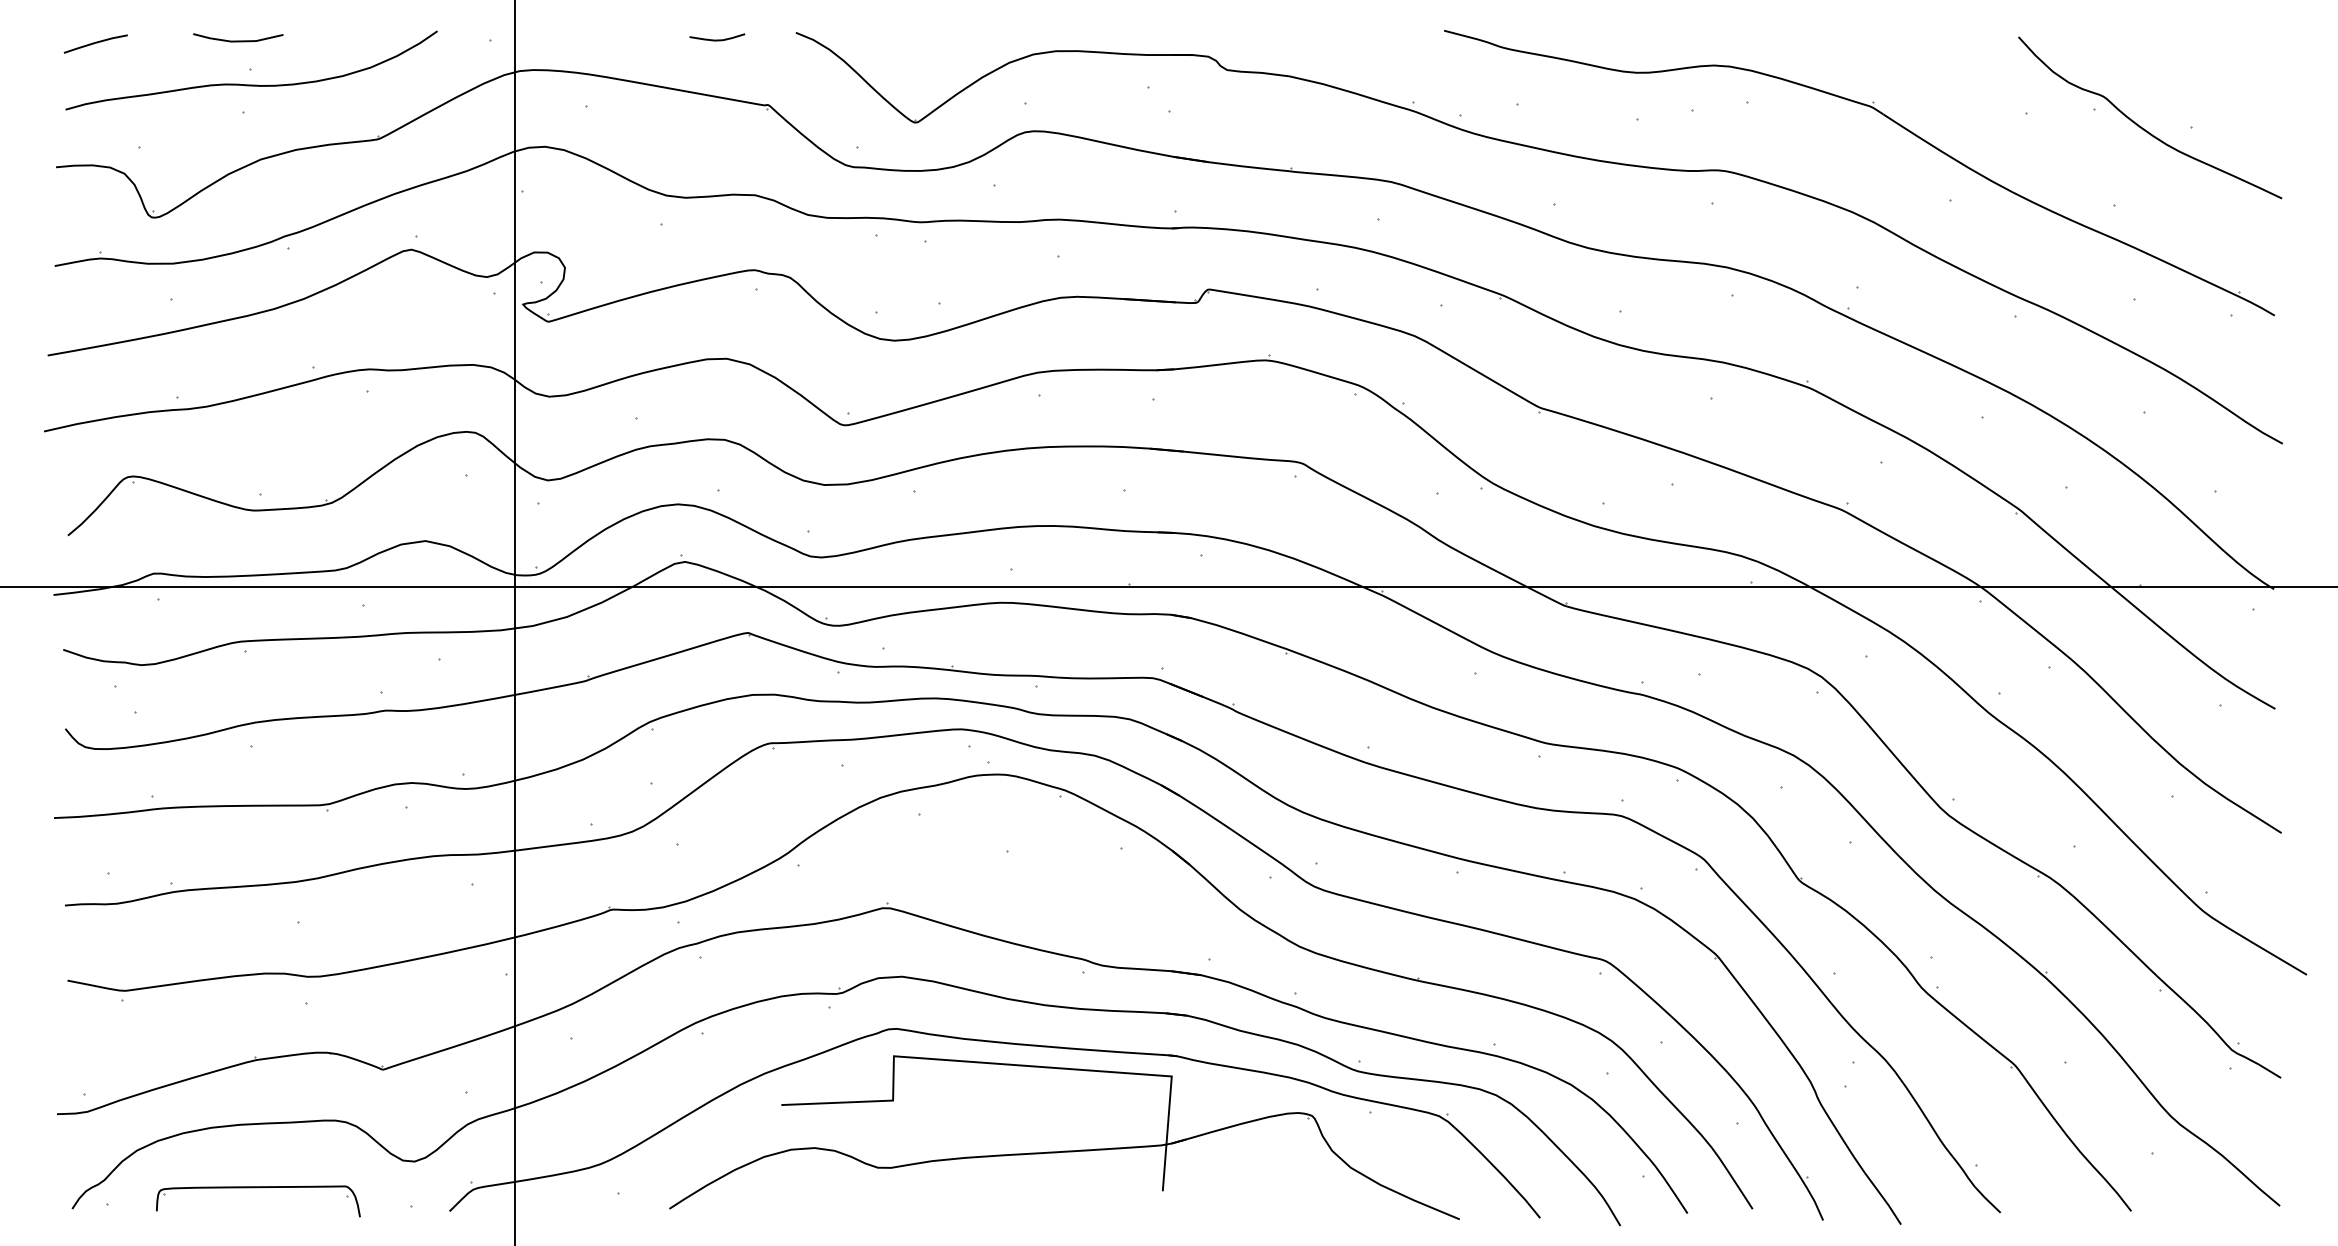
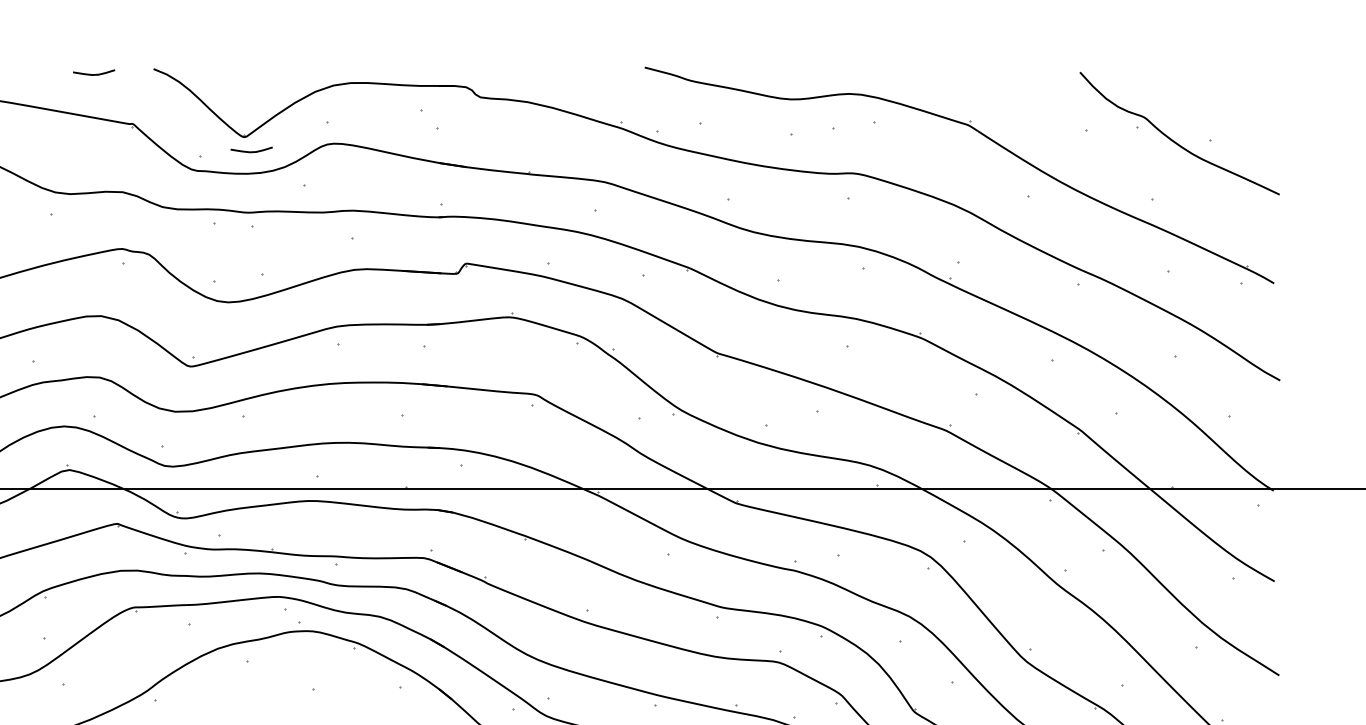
curve: (925, 141) -> (251, 151), added

